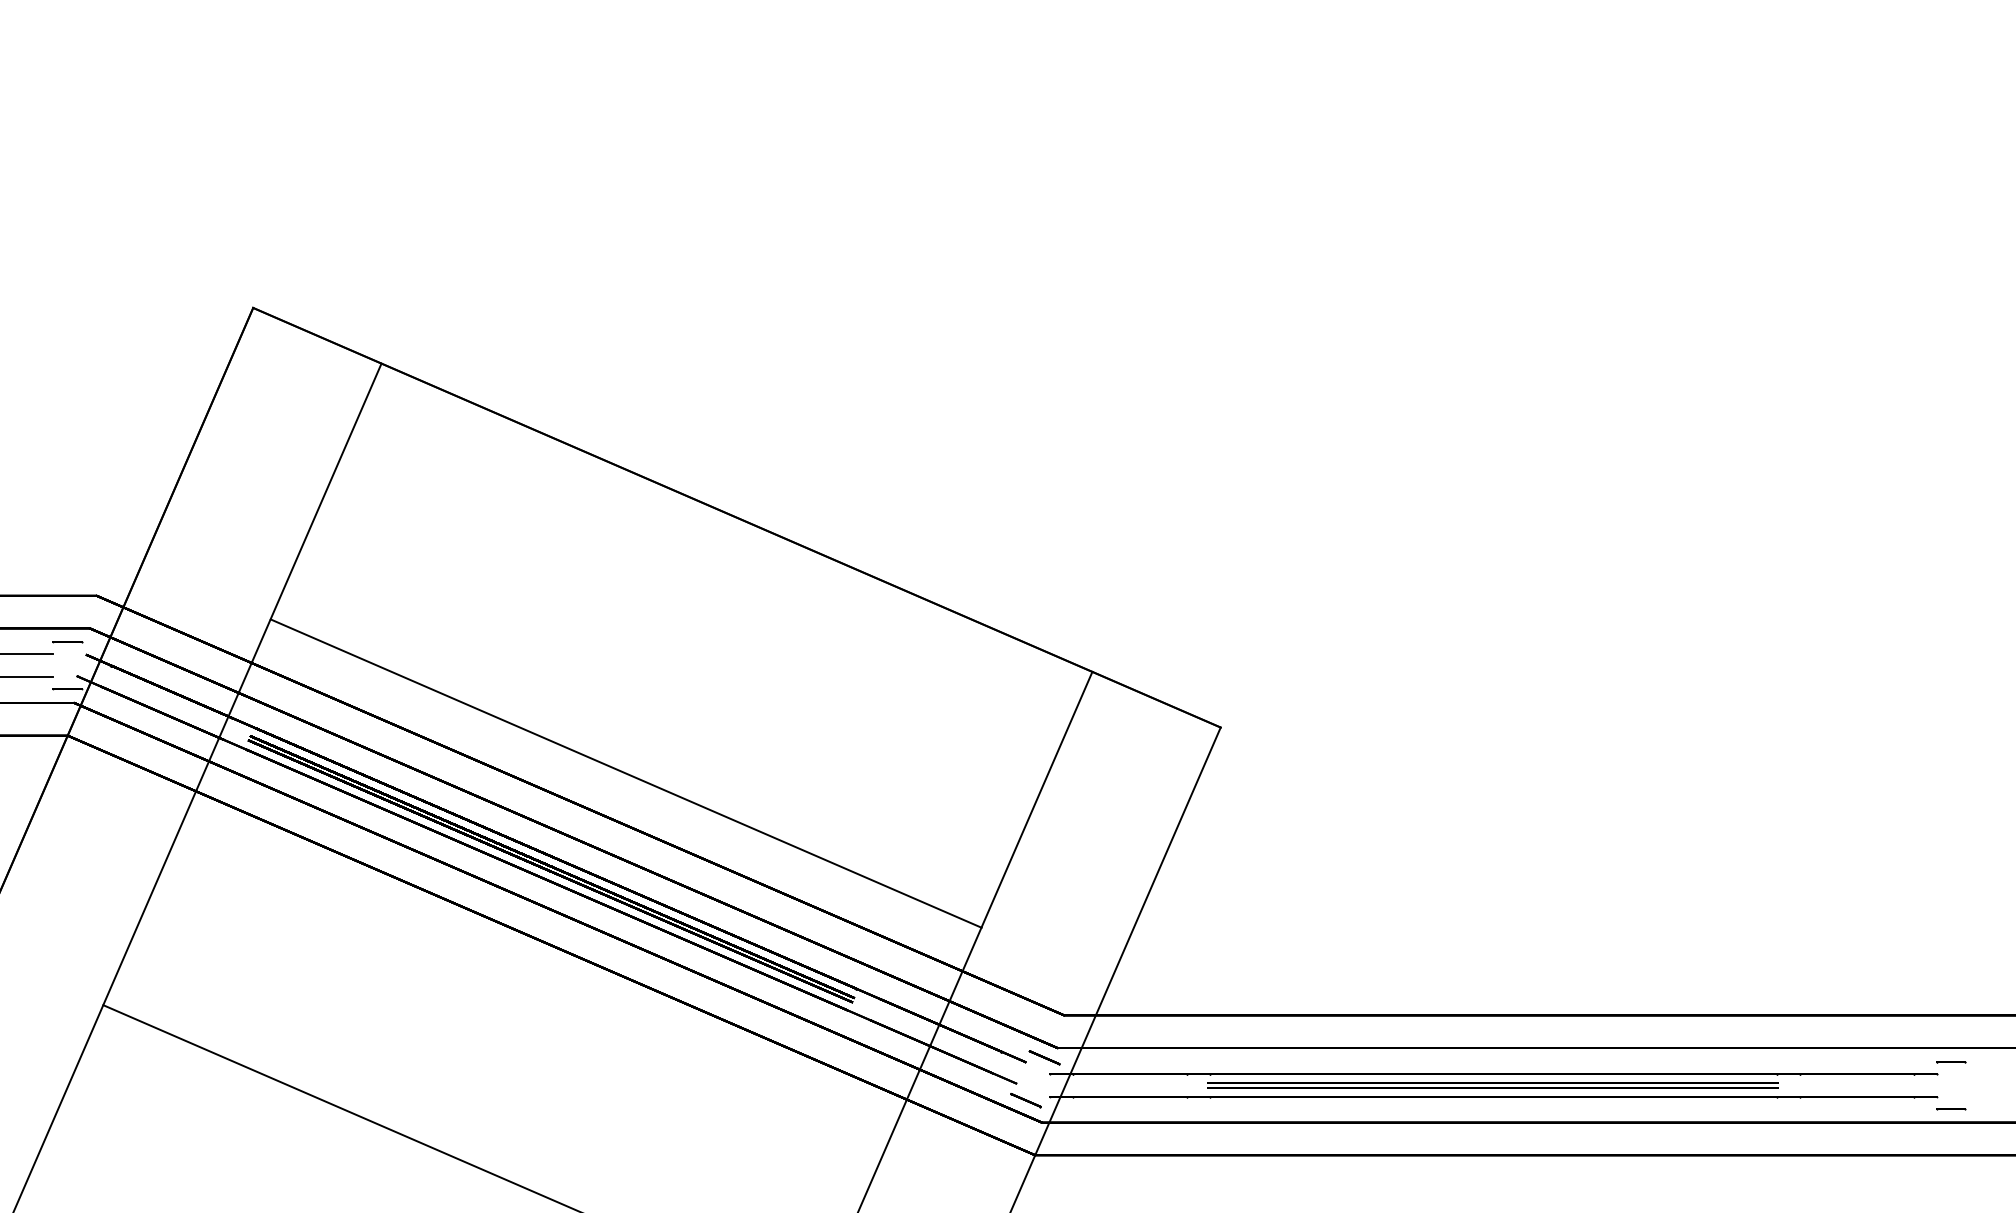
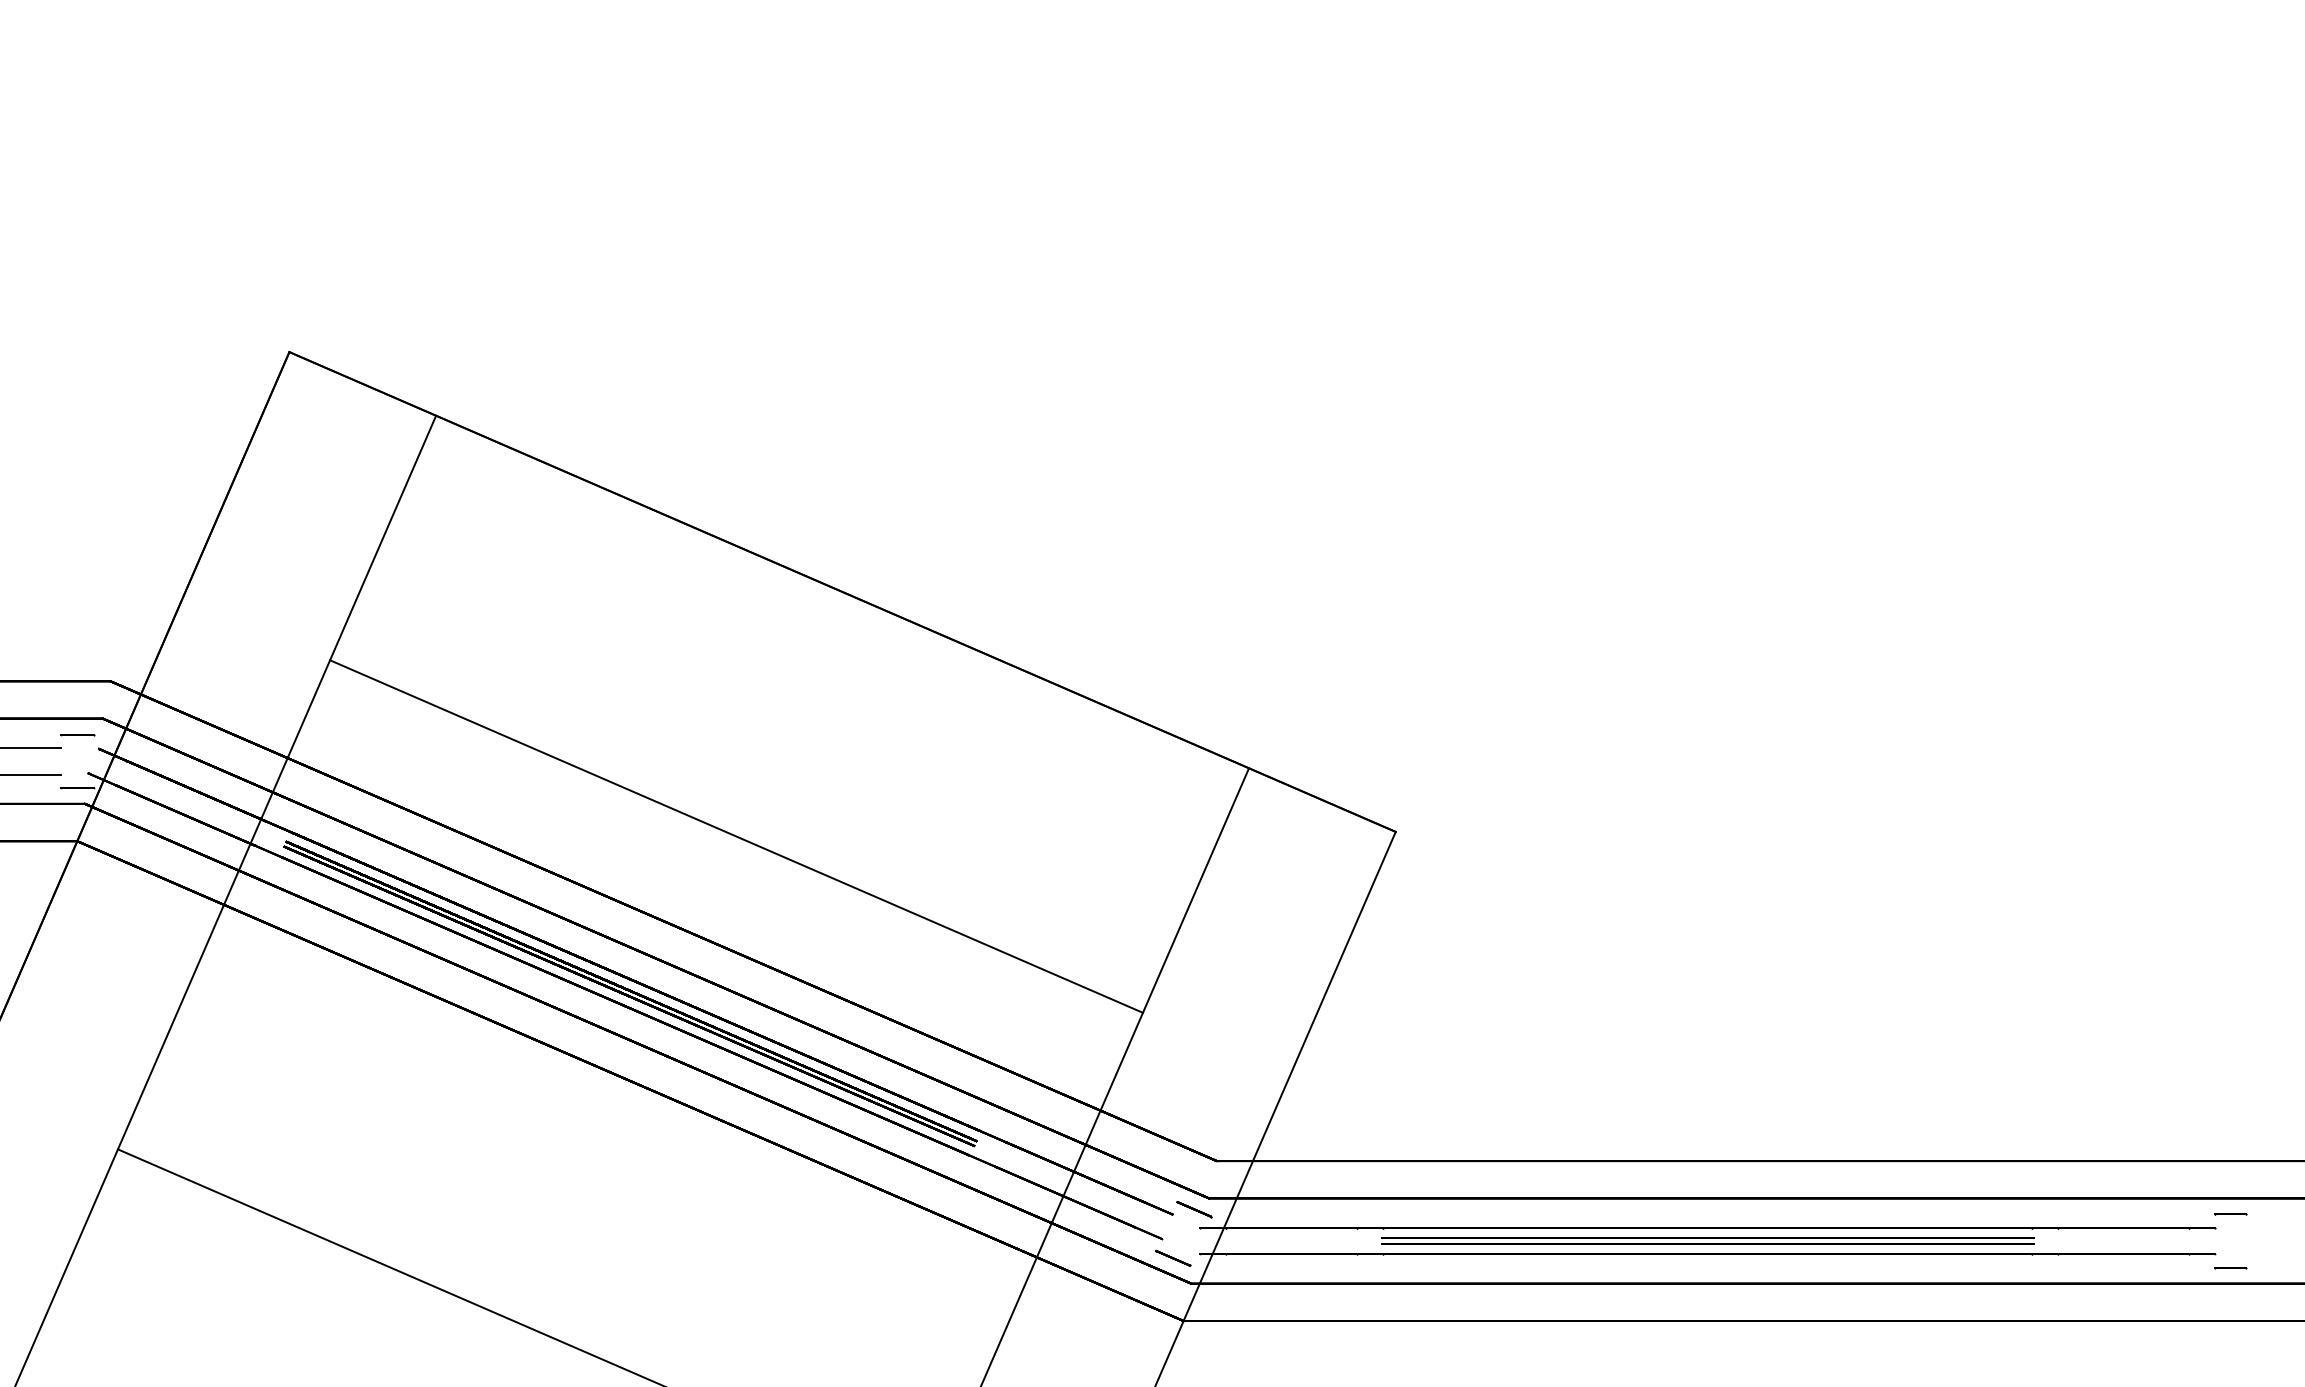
line: (625, 773) -> (735, 836), moved

